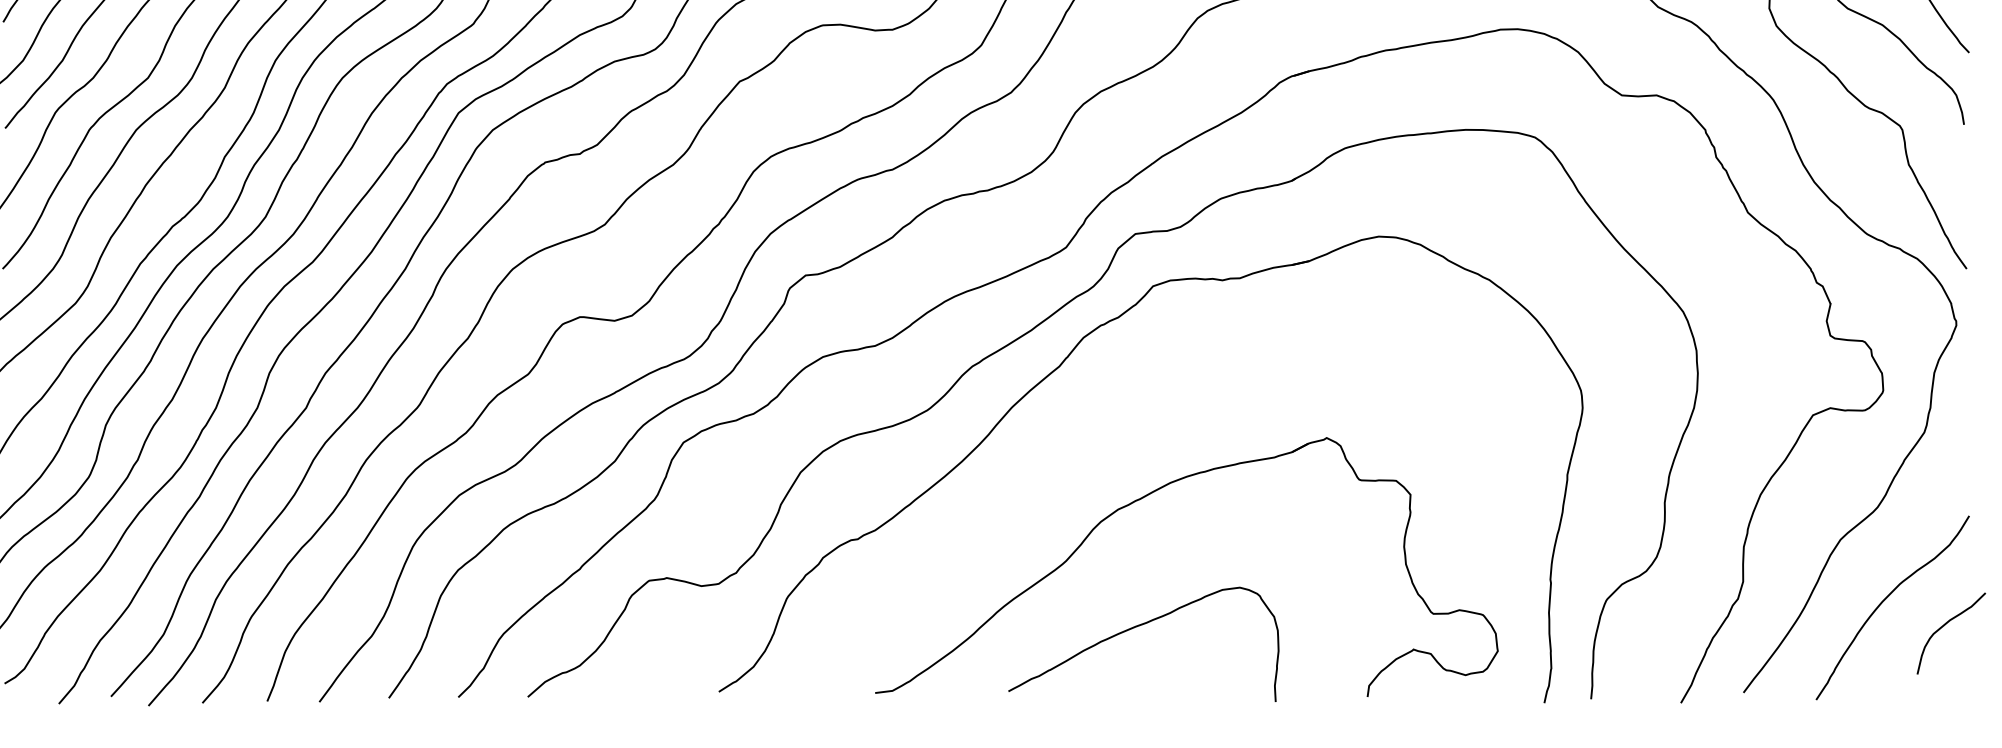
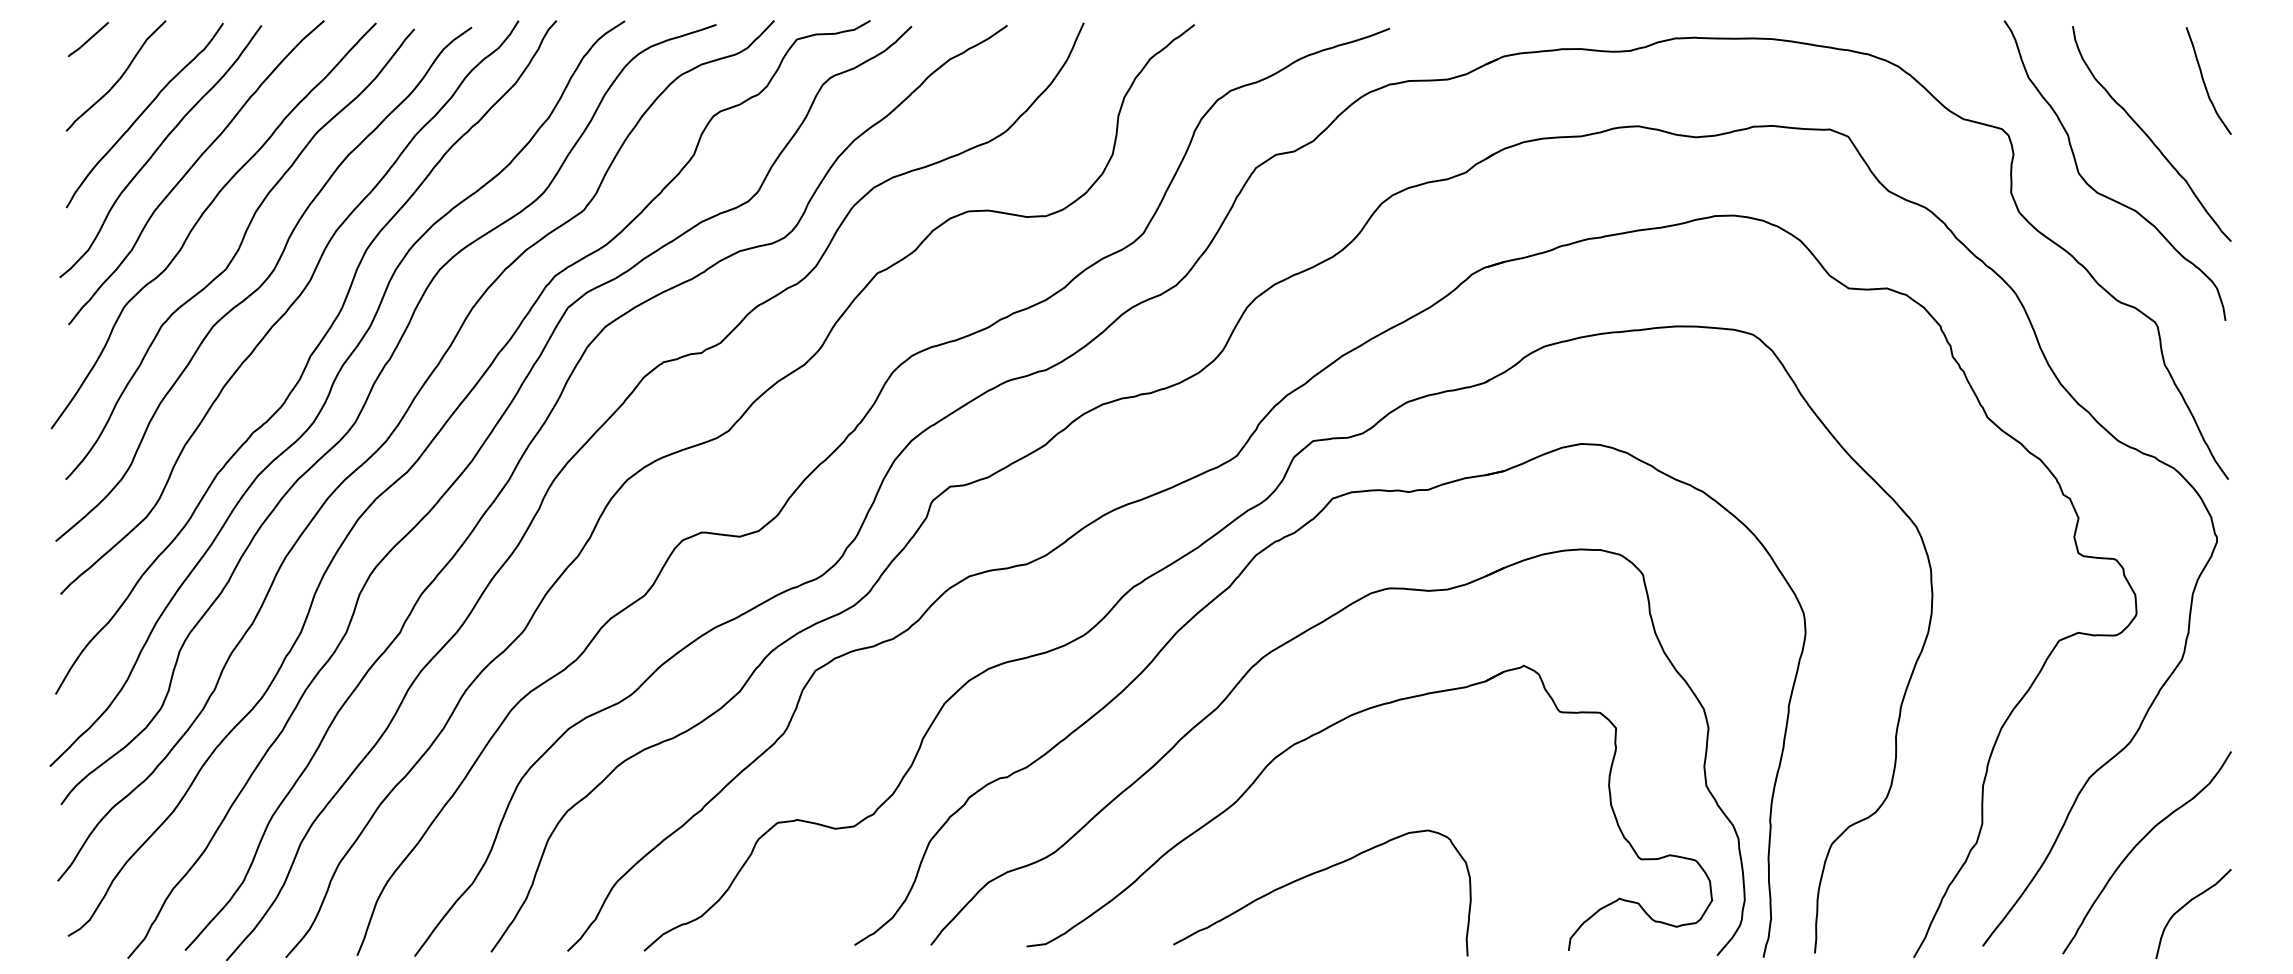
part: (1085, 436) -> (1258, 663), added
curve: (1944, 626) -> (2185, 906), moved

